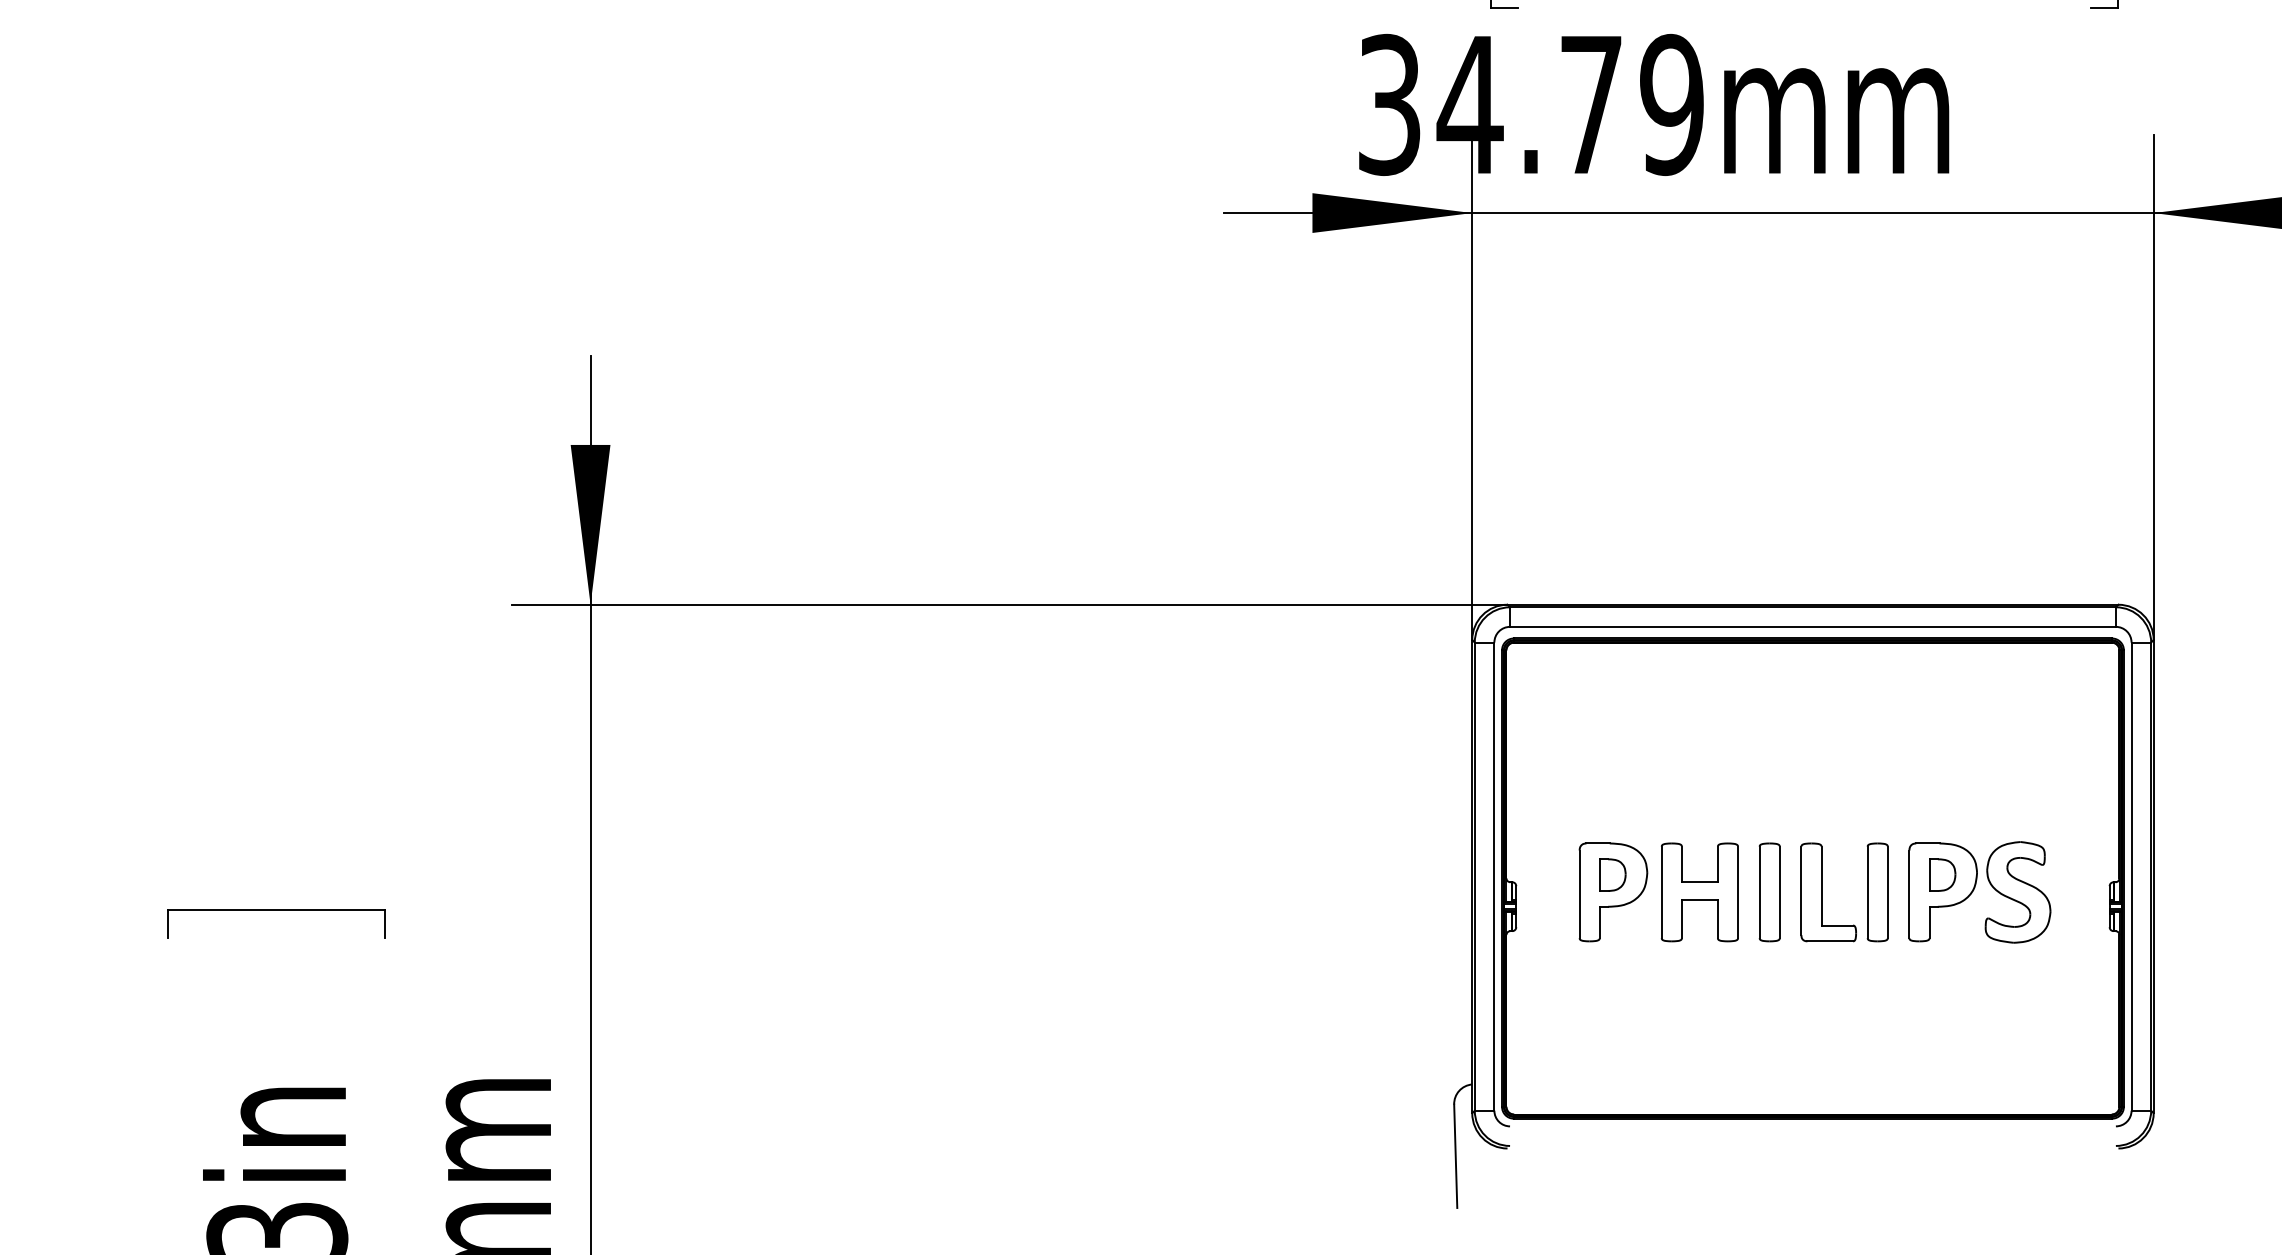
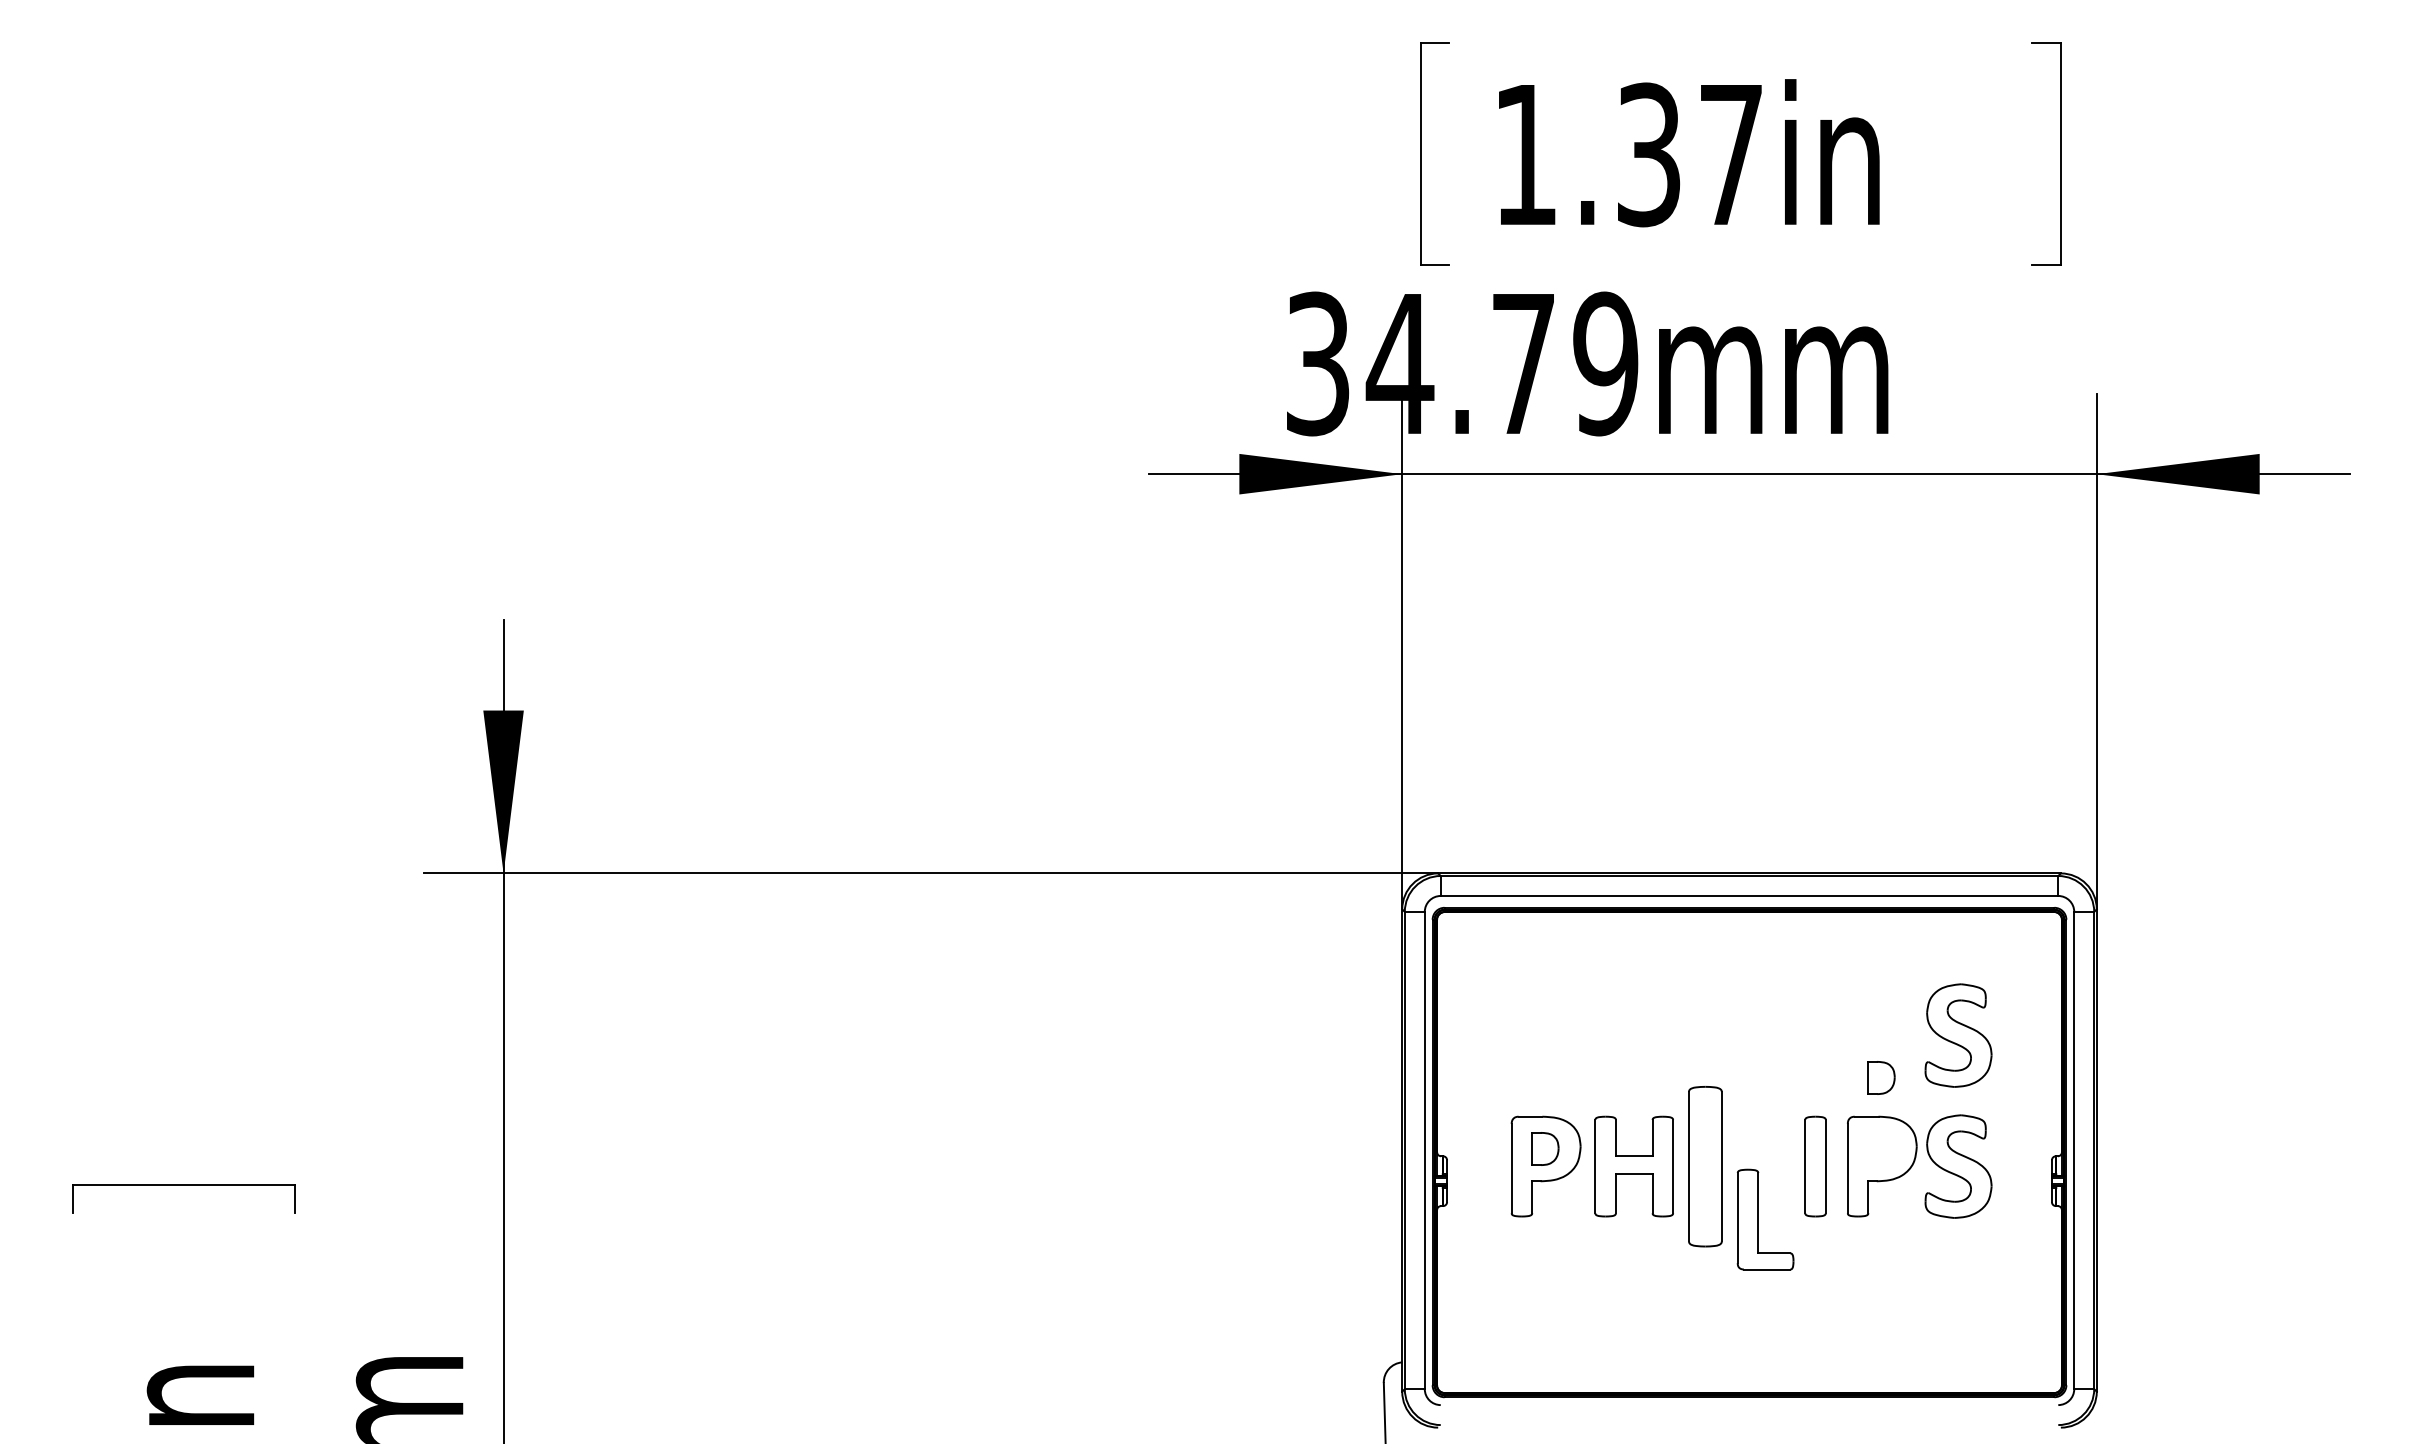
part: (2018, 763) -> (1958, 1035), added
part: (1942, 874) -> (1881, 1077), moved
part: (1769, 892) -> (1705, 1166), size x1.6
part: (1821, 892) -> (1758, 1219), moved

